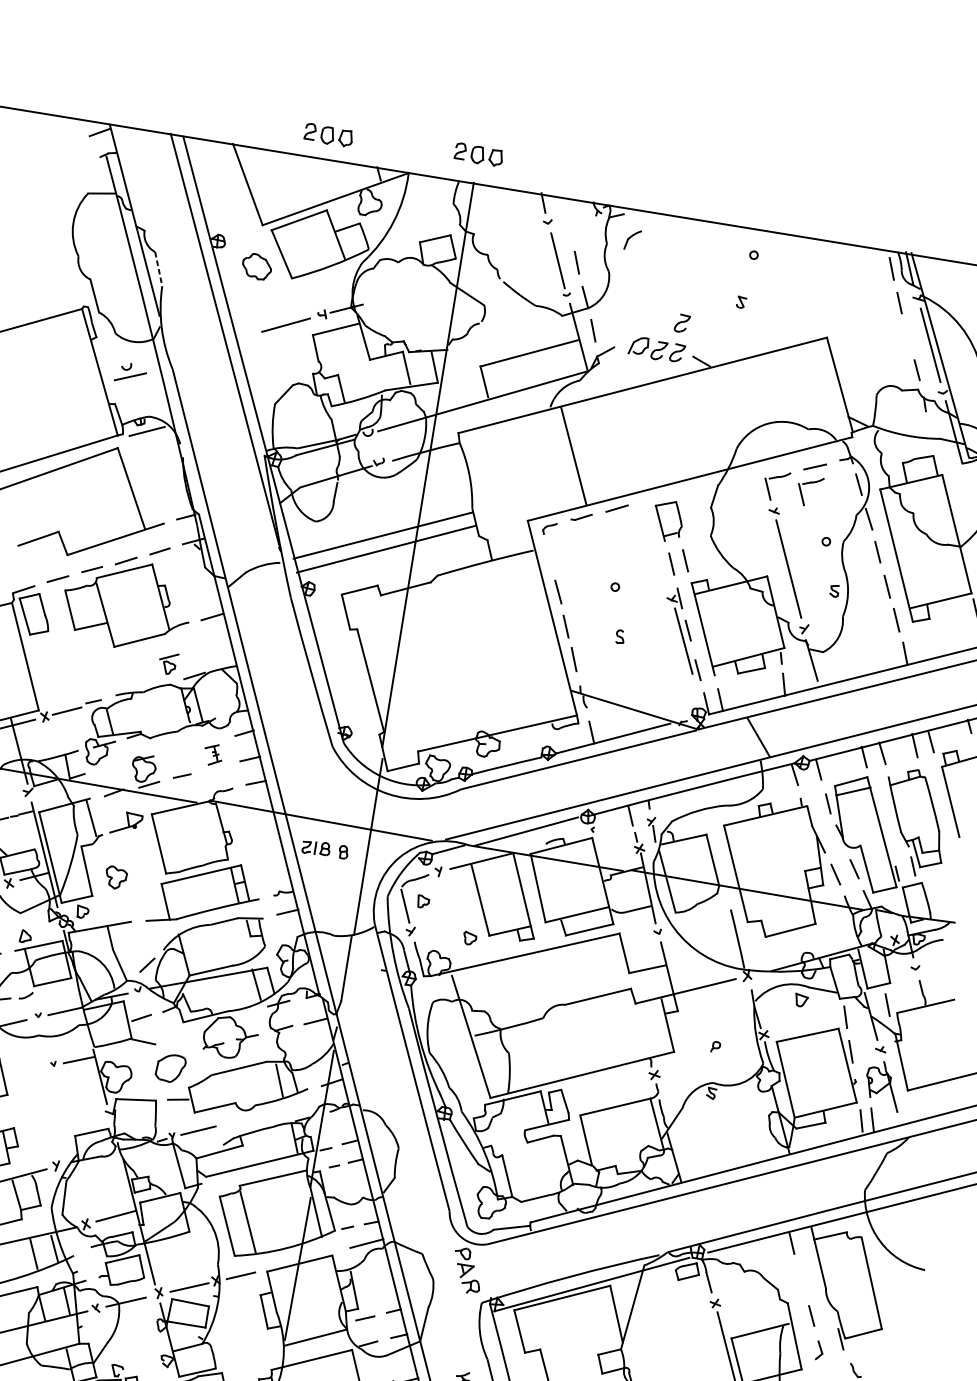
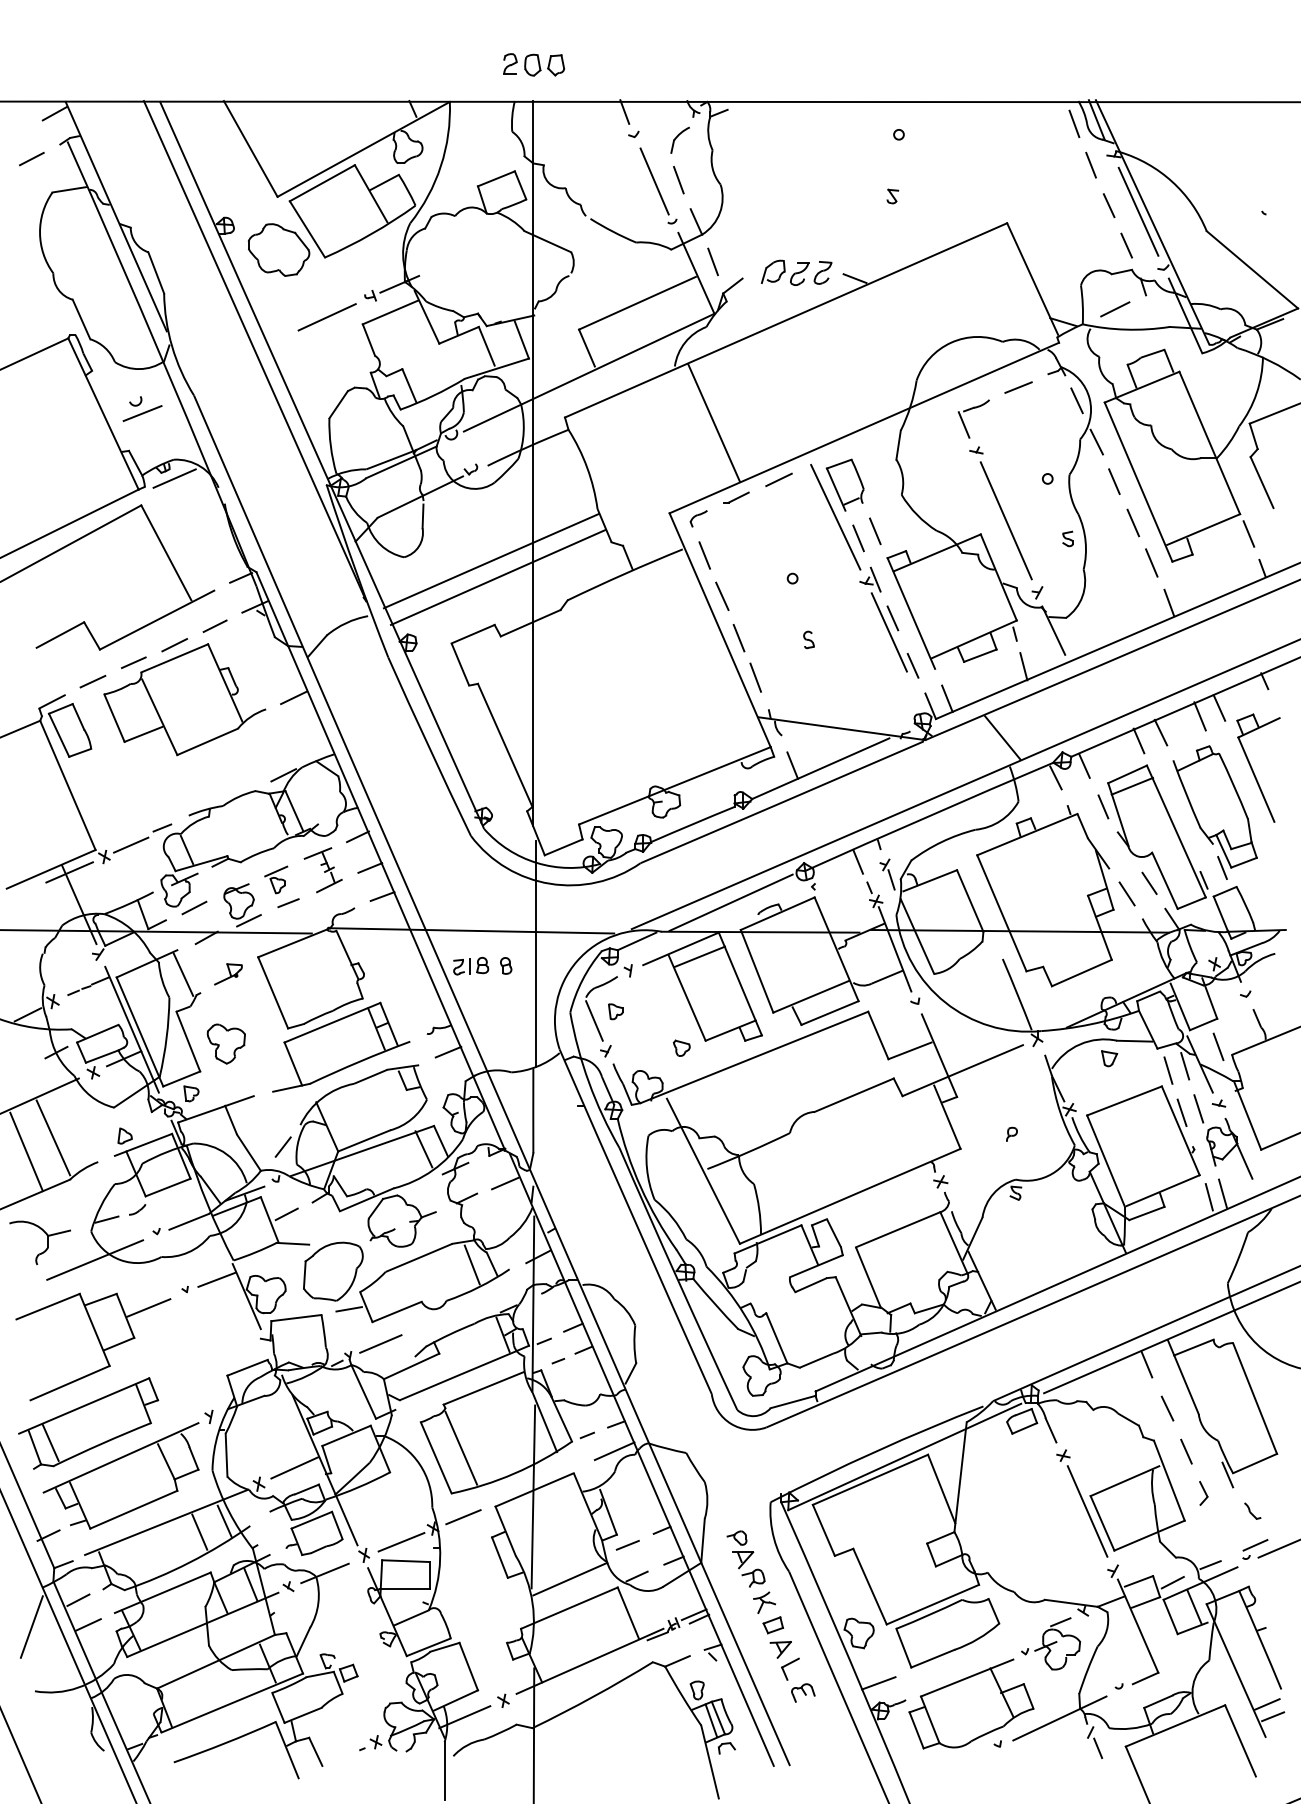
part: (329, 135) -> (342, 70), removed
line: (76, 164) -> (31, 158), added
part: (632, 239) -> (679, 139), moved
part: (256, 266) -> (278, 249), size x1.67
line: (158, 269) -> (156, 273), dashed -> solid
part: (681, 323) -> (822, 234), removed
line: (908, 336) -> (1108, 205), added
line: (900, 418) -> (1115, 309), added
part: (807, 484) -> (1012, 410), removed
line: (656, 544) -> (835, 516), added
line: (549, 558) -> (704, 555), added
part: (168, 663) -> (276, 879), moved
part: (212, 754) -> (322, 870), size x1.67
line: (108, 767) -> (194, 907), added
part: (126, 824) -> (228, 974), size x0.71
line: (495, 869) -> (699, 956), added
part: (115, 877) -> (225, 1043), size x1.43
line: (859, 1016) -> (1185, 1066), added
line: (864, 1050) -> (1198, 1108), added
part: (170, 1068) -> (333, 1271), size x1.67
line: (22, 1073) -> (148, 1307), added
part: (467, 1270) -> (745, 1558), moved
line: (802, 1279) -> (1167, 1408), added

